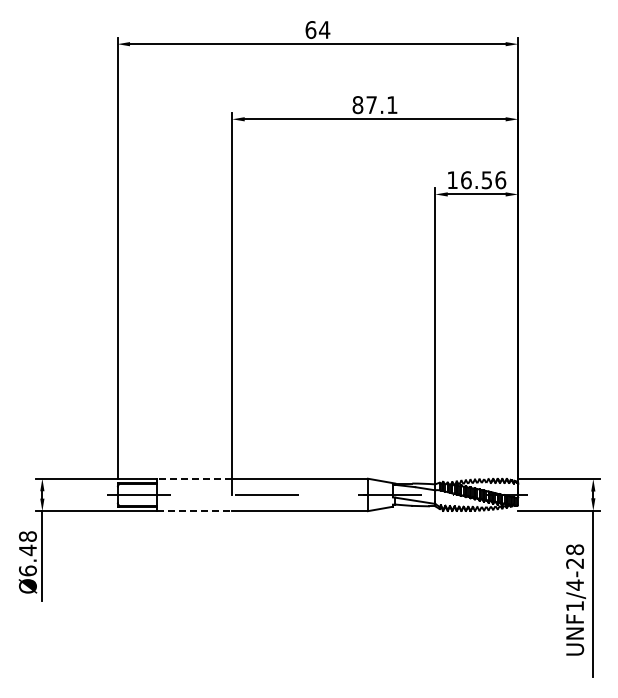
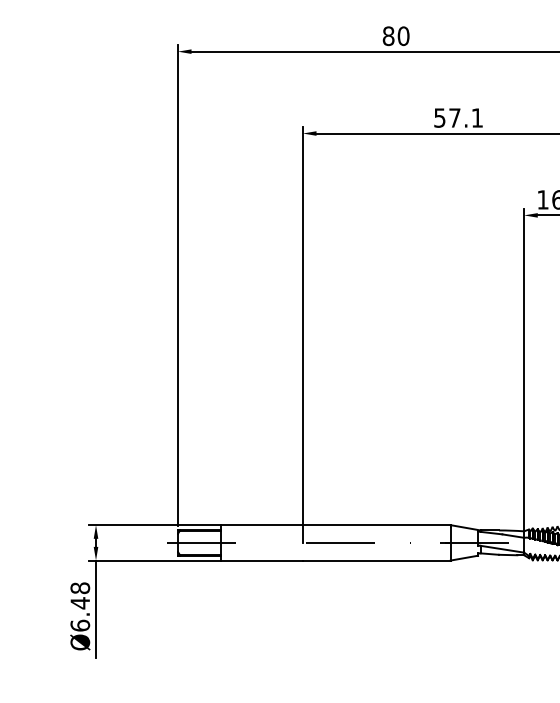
text: (317, 29) -> (395, 35), 64 -> 80
text: (357, 105) -> (439, 118), 87.1 -> 57.1
line: (194, 478) -> (261, 524), dashed -> solid
line: (194, 511) -> (261, 560), dashed -> solid

